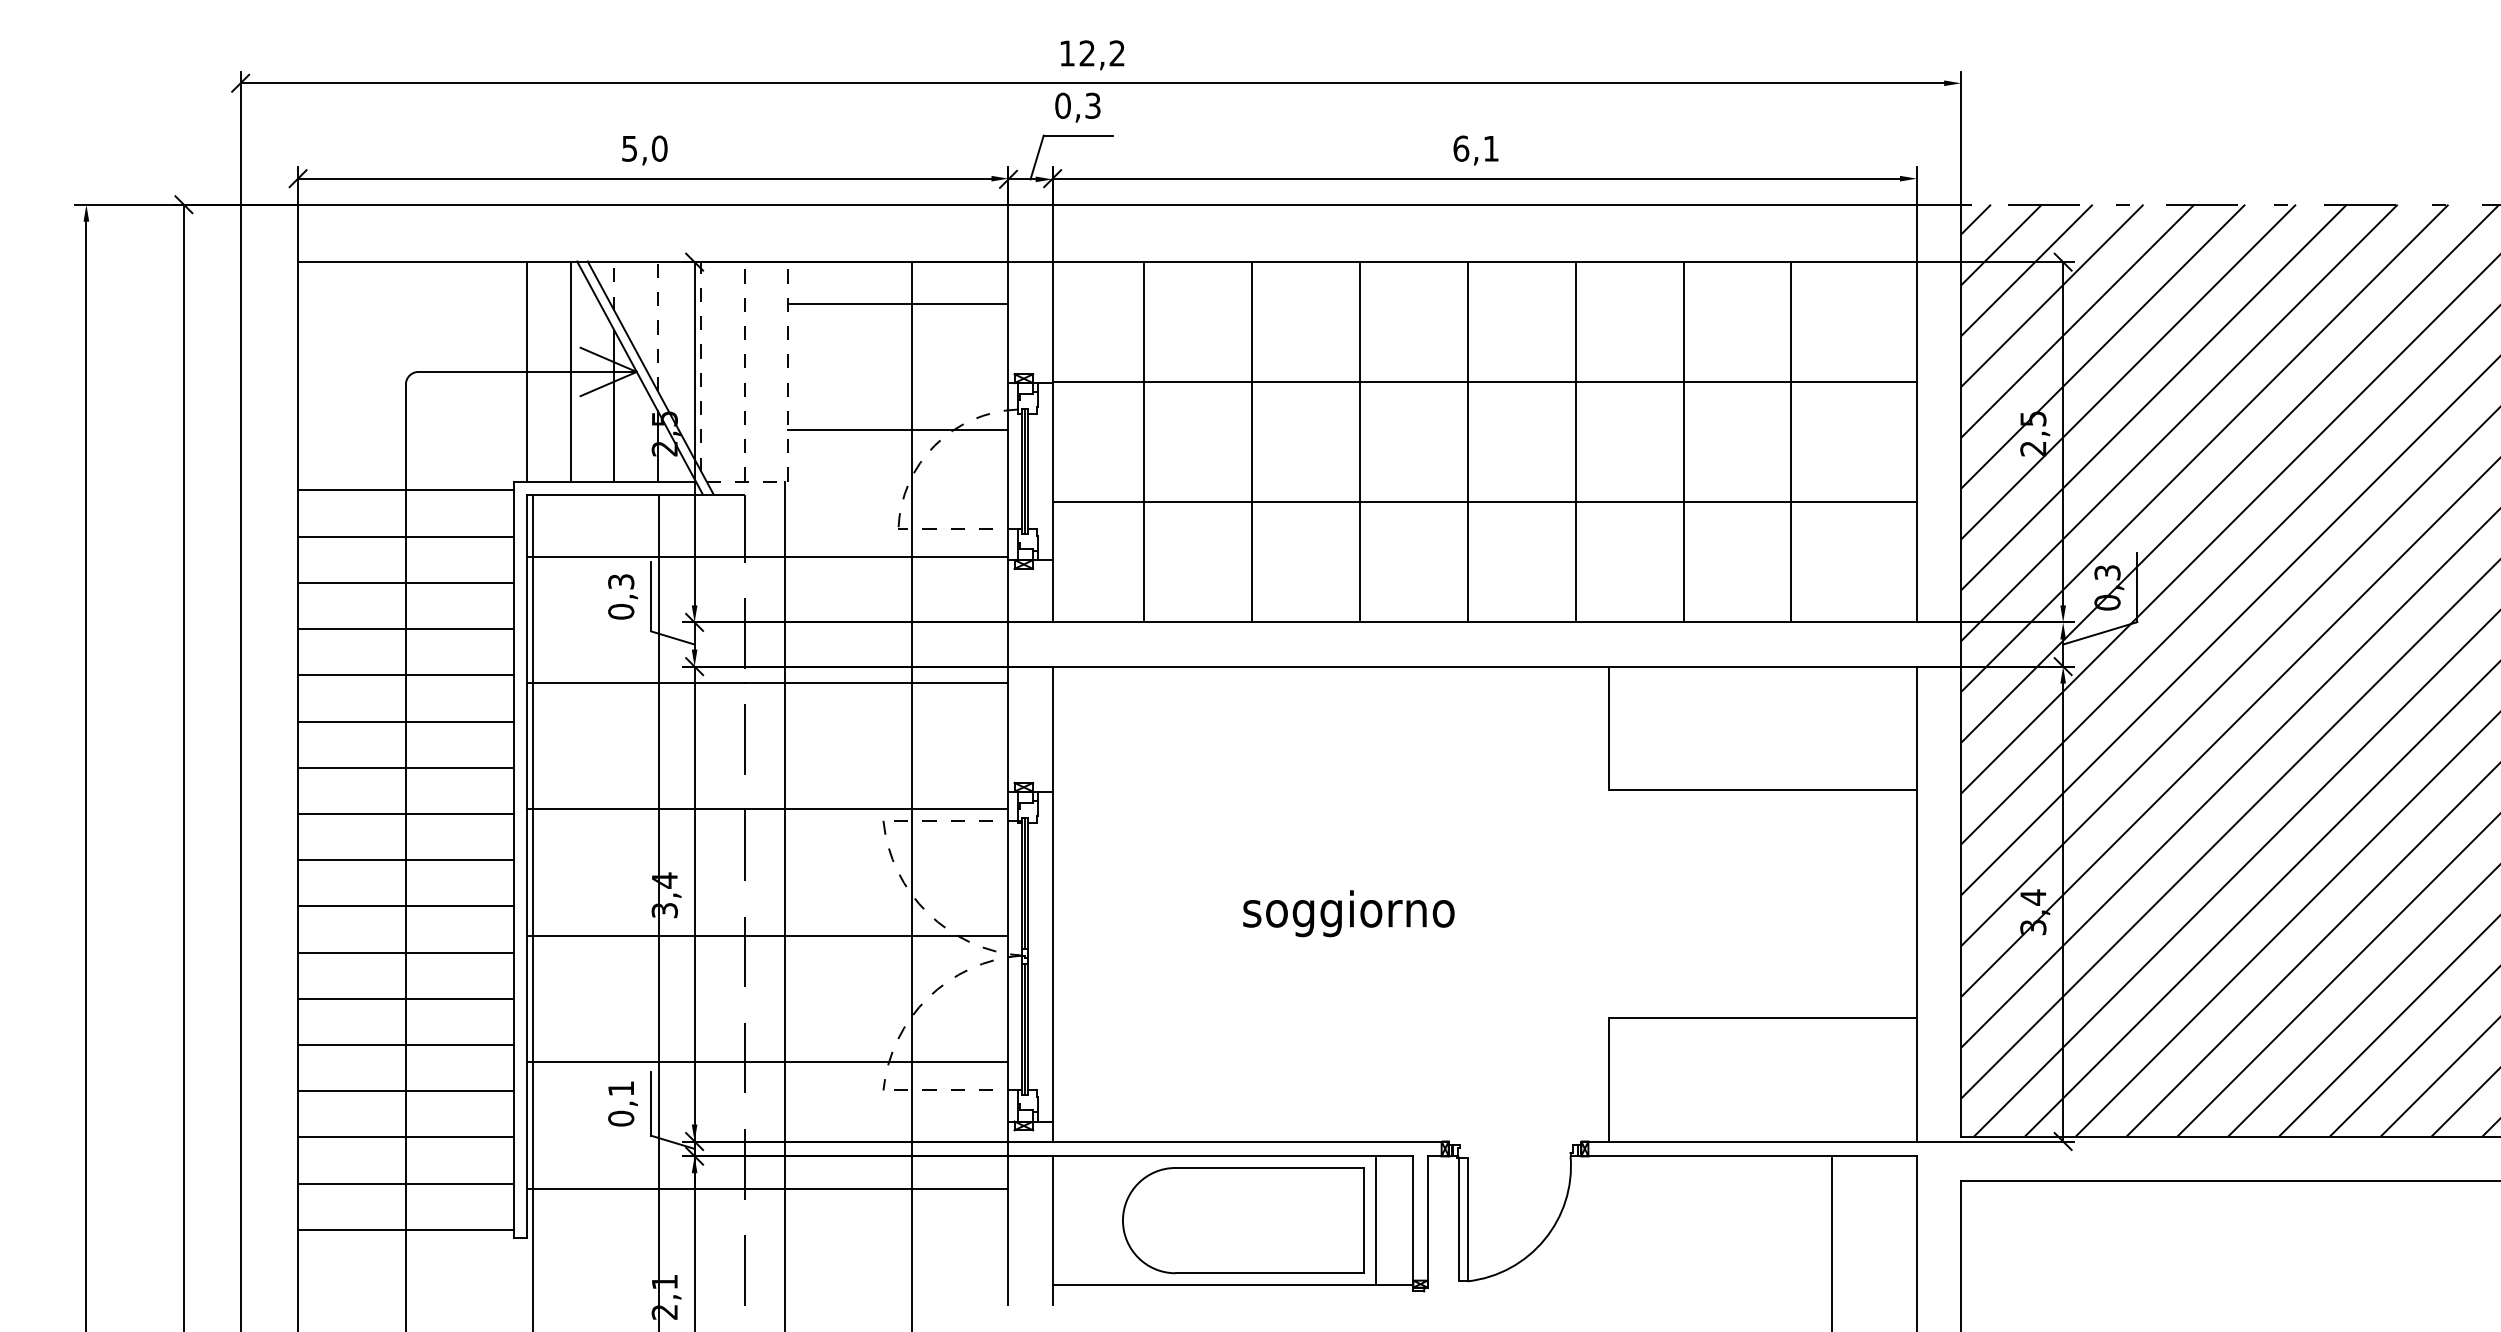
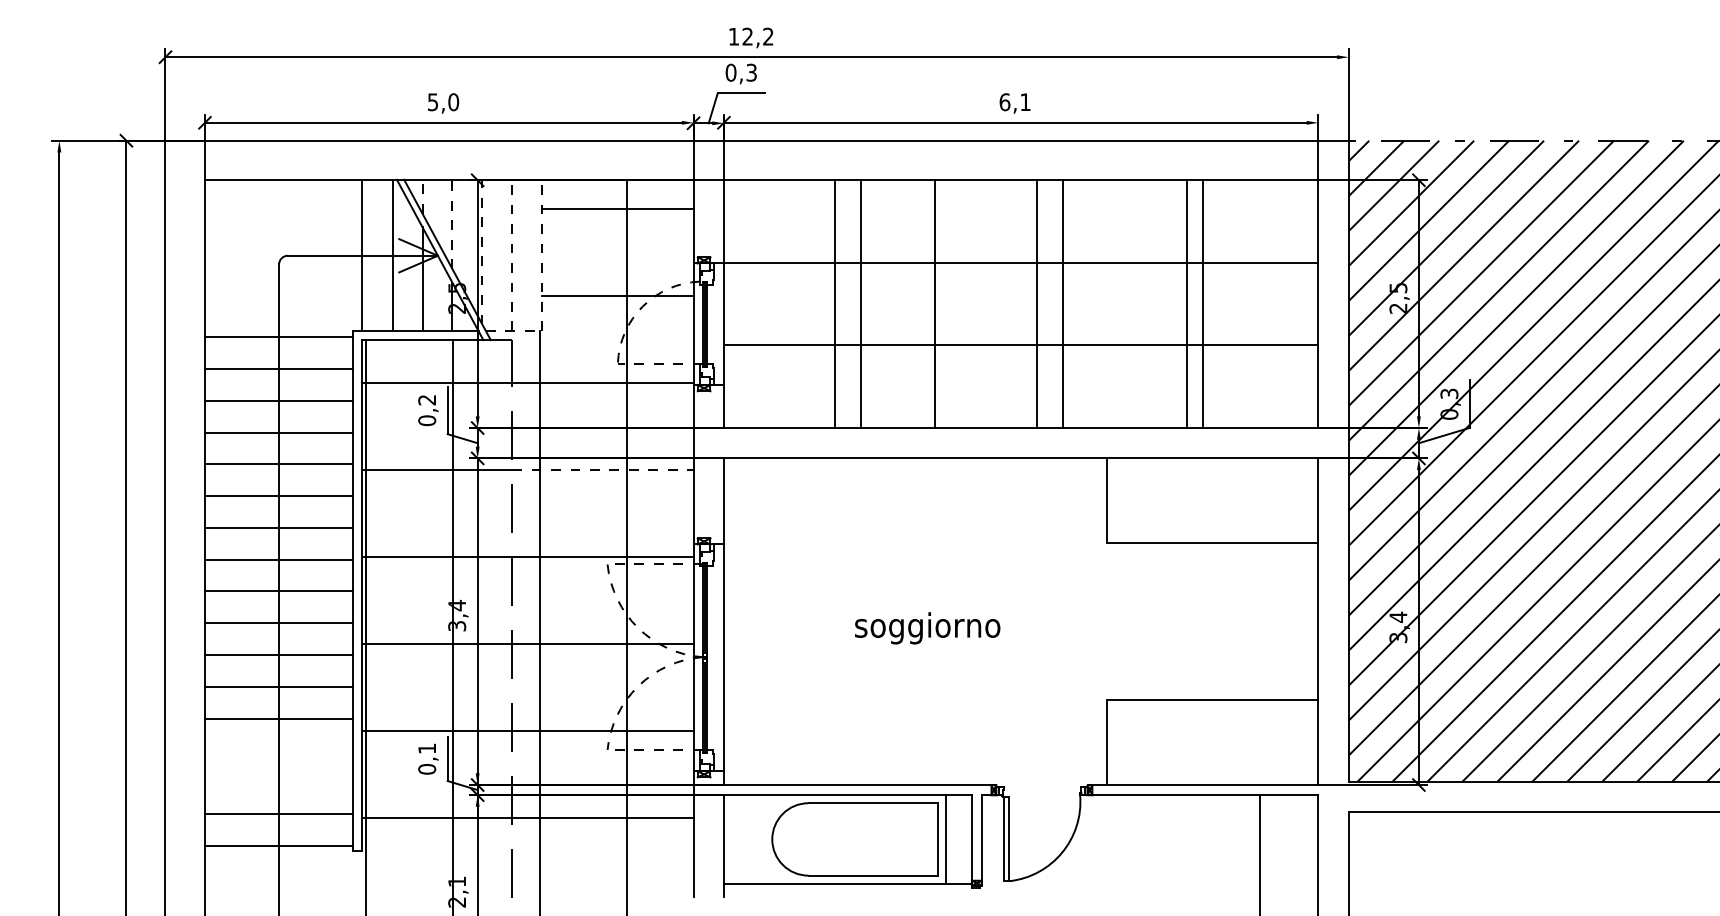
line: (1145, 442) -> (835, 304), moved
line: (1467, 442) -> (1062, 304), moved
line: (1575, 442) -> (1036, 304), moved
line: (1683, 442) -> (1186, 304), moved
line: (1792, 442) -> (1203, 304), moved
text: (621, 582) -> (427, 400), 0,3 -> 0,2
line: (876, 682) -> (602, 469), solid -> dashed
line: (404, 1091) -> (278, 750), removed
line: (404, 1137) -> (278, 782), removed

